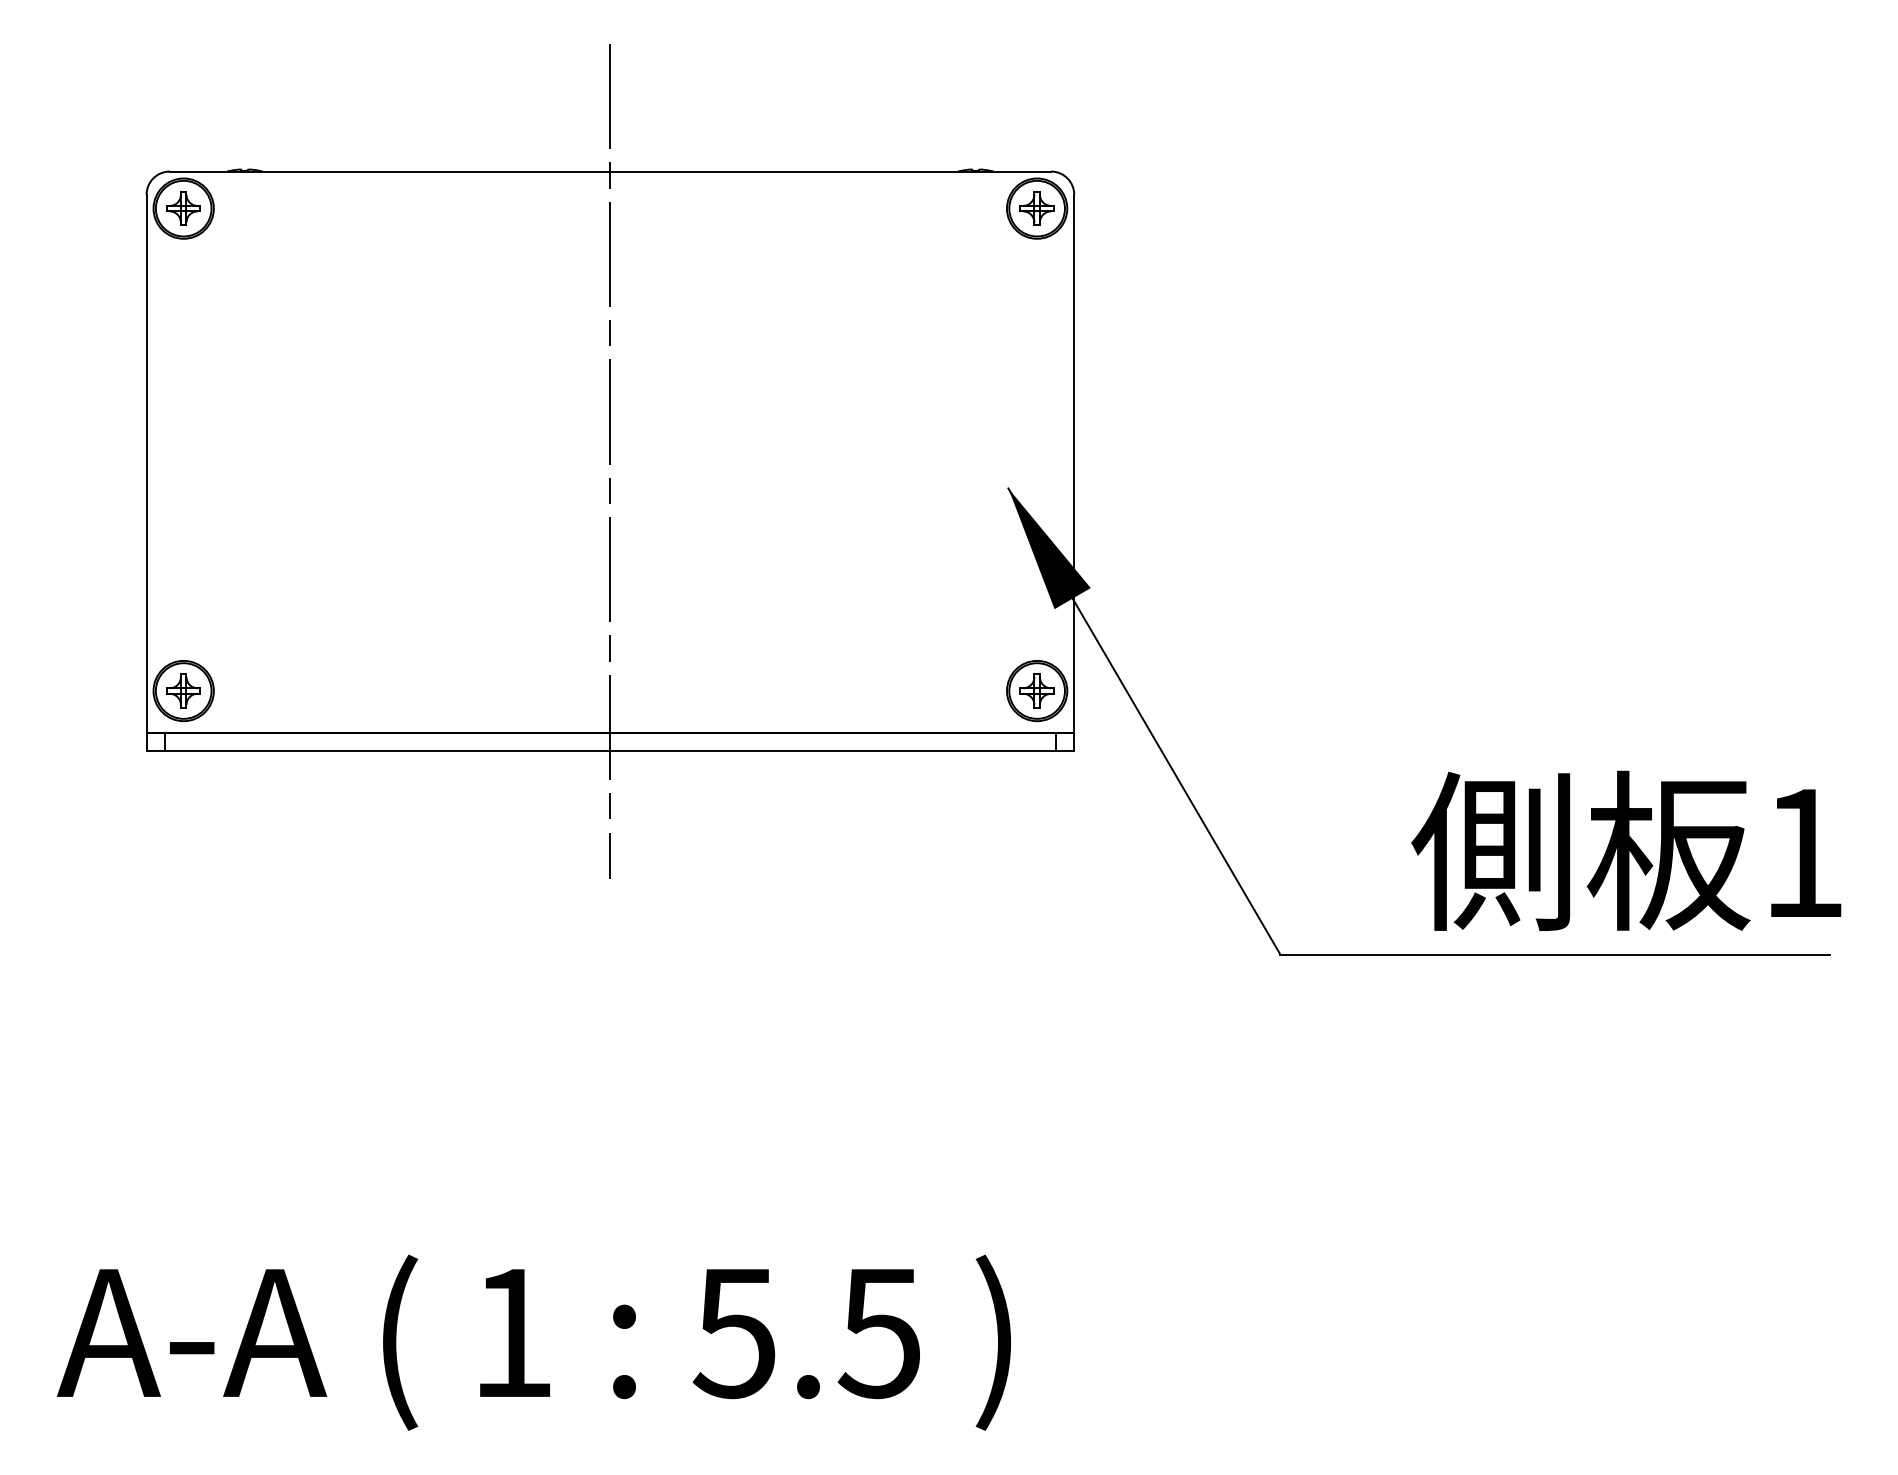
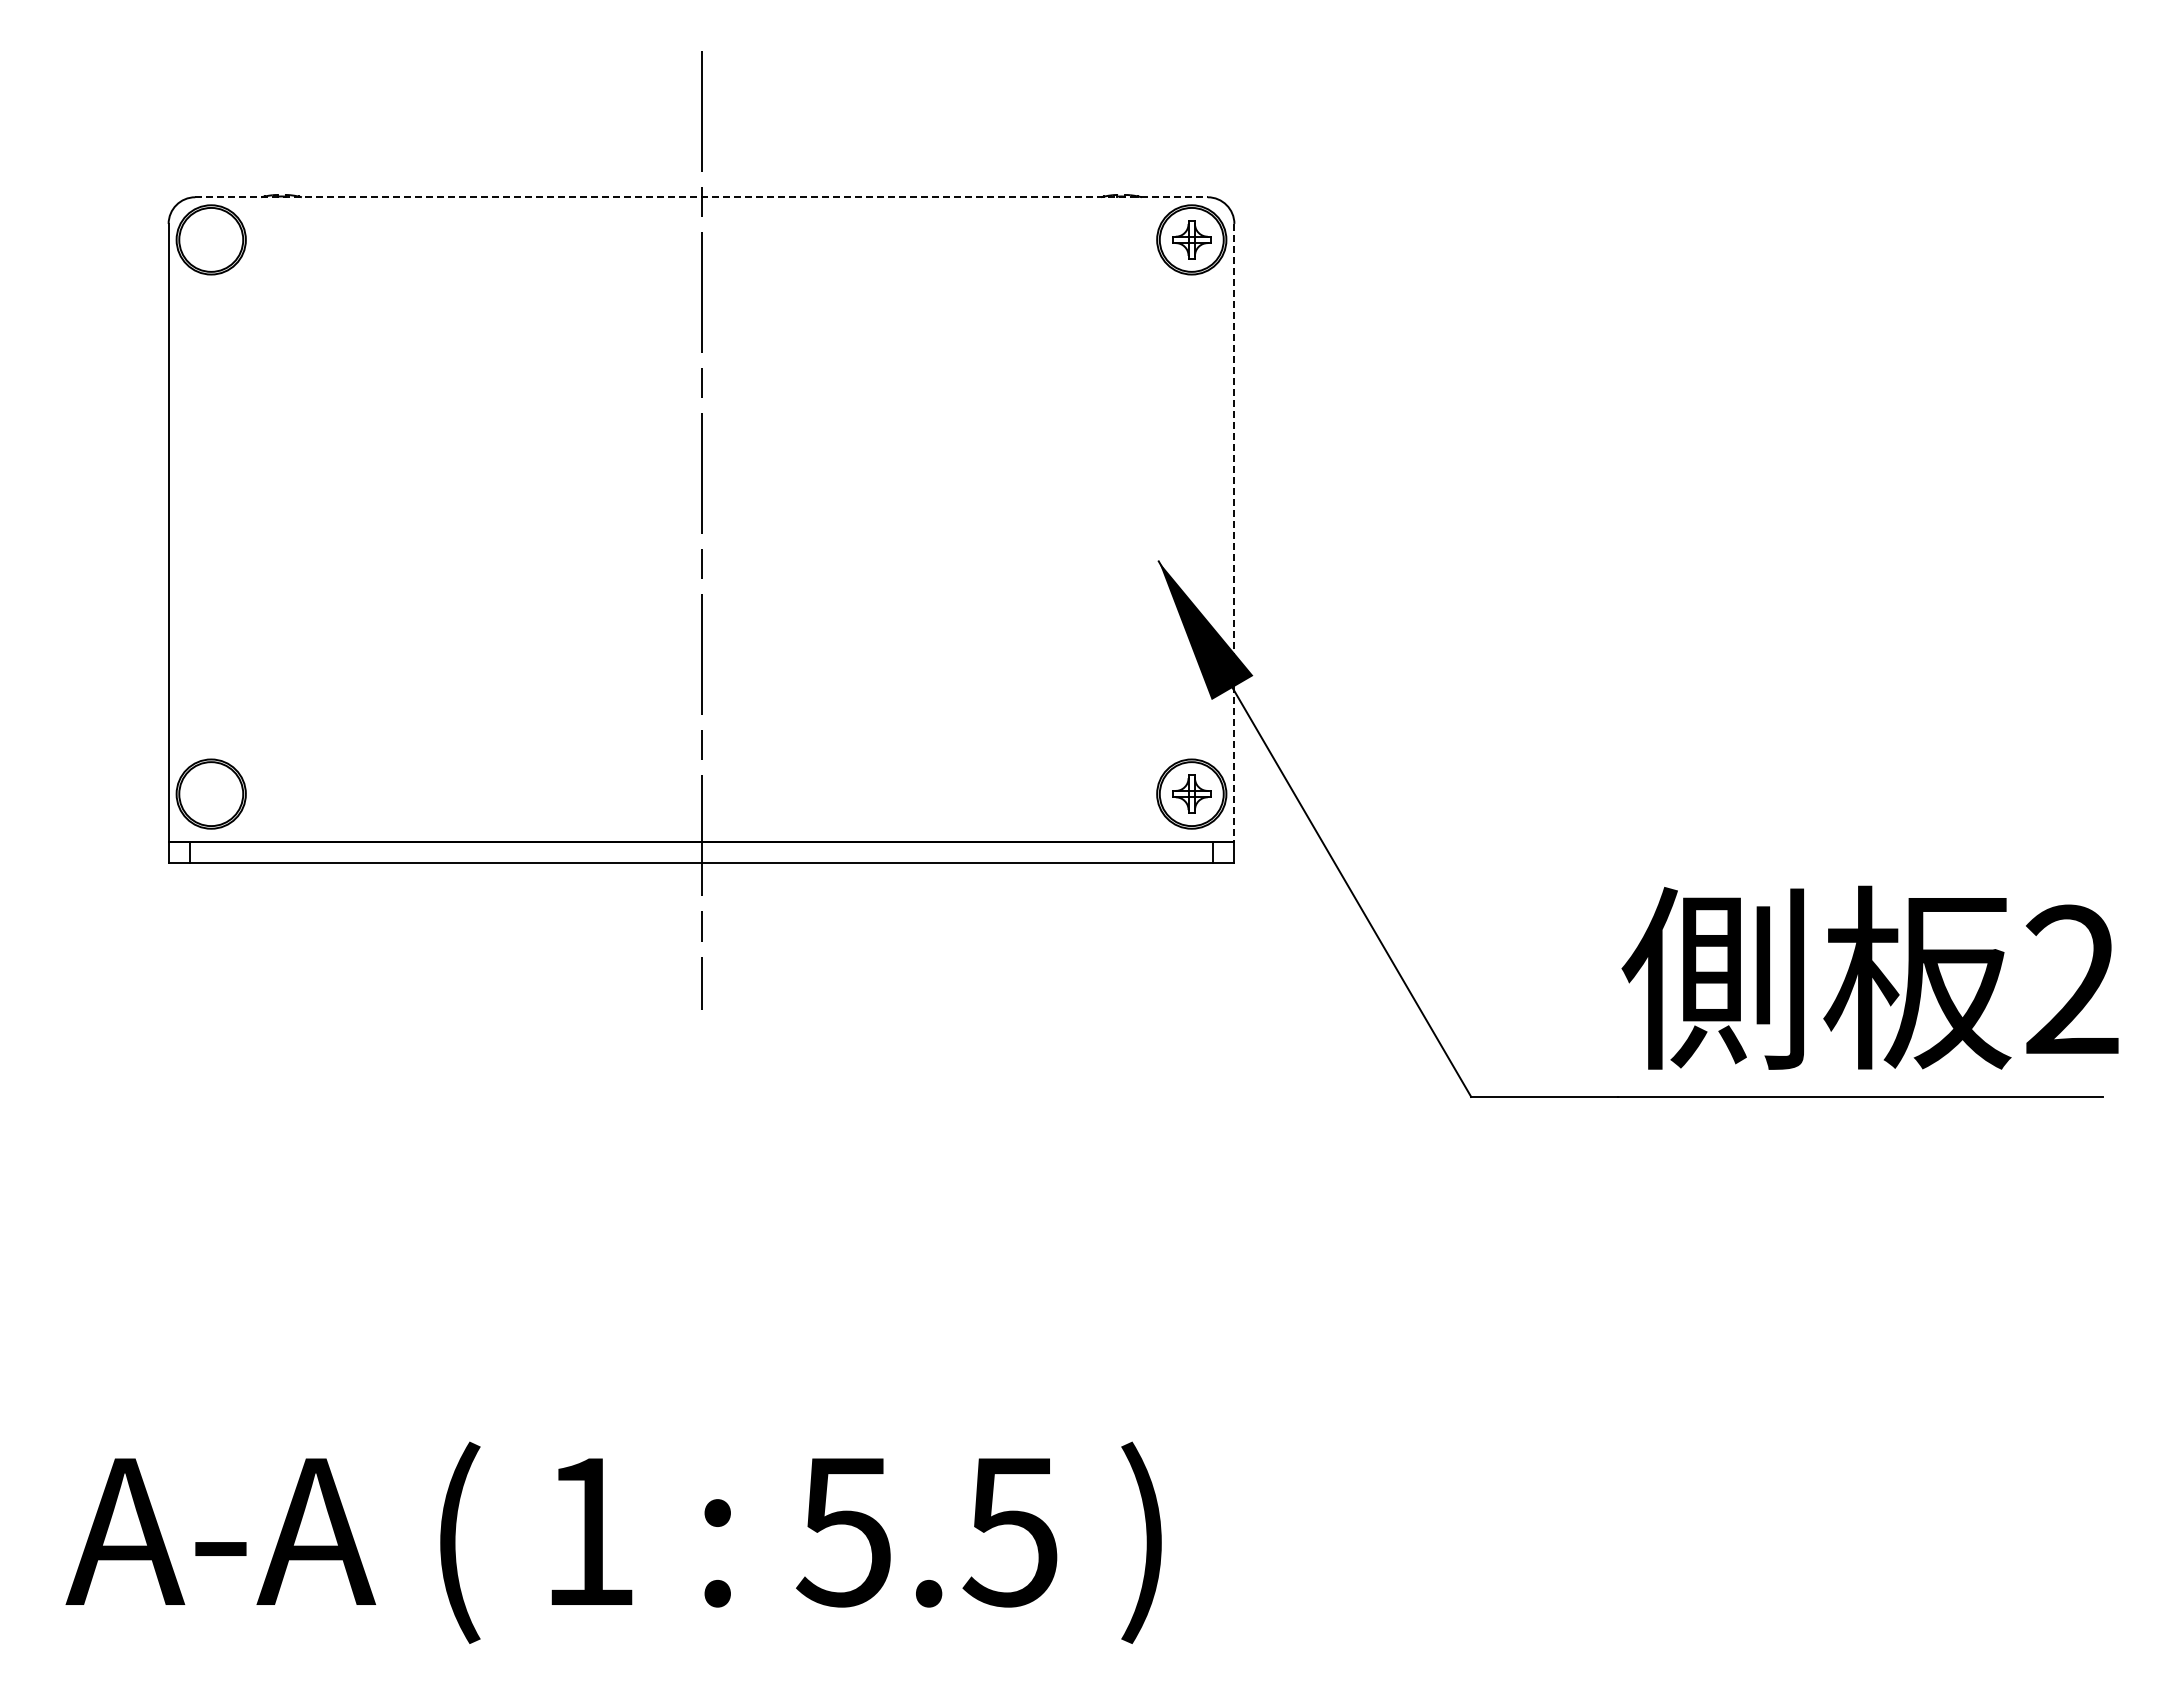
line: (611, 171) -> (702, 197), solid -> dashed
part: (183, 208) -> (210, 239), removed
line: (1074, 464) -> (1234, 533), solid -> dashed
part: (183, 690) -> (210, 793), removed
text: (1803, 851) -> (2072, 978), 1 -> 2

